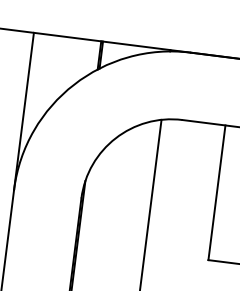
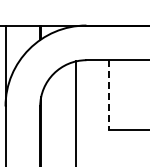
line: (216, 191) -> (108, 94), solid -> dashed

